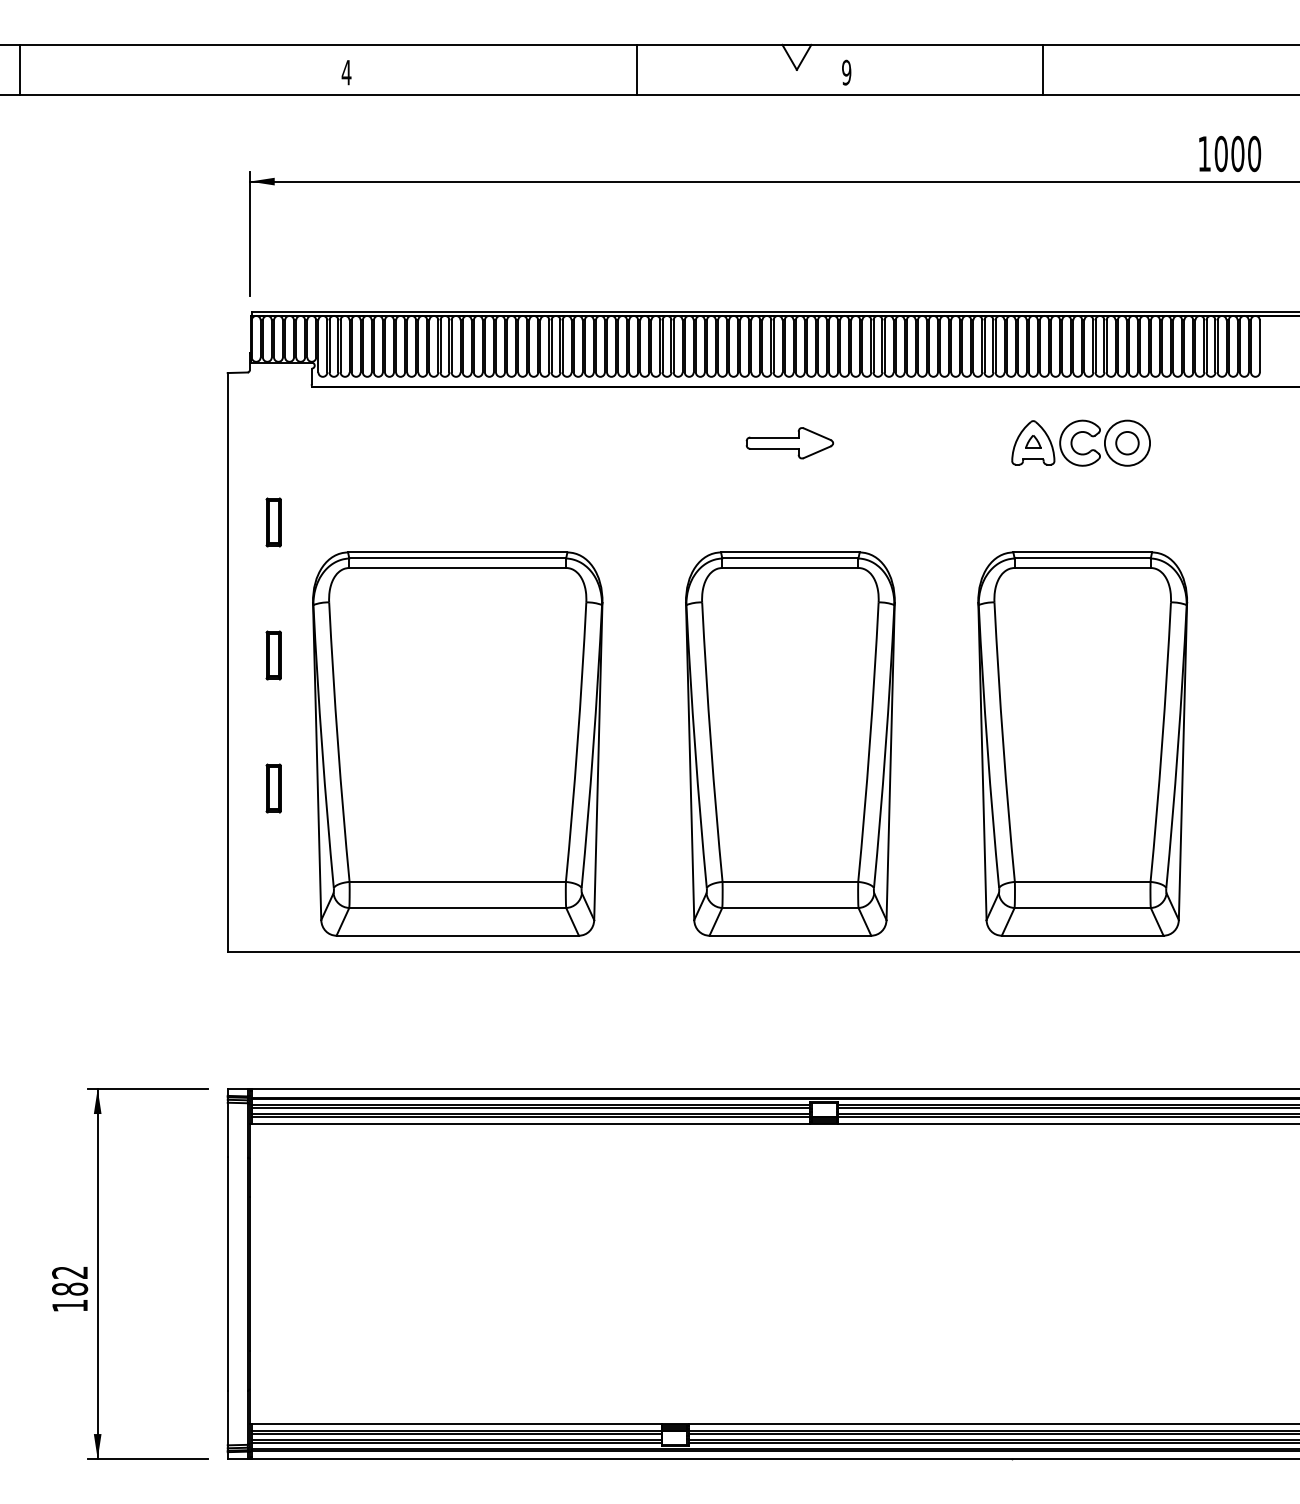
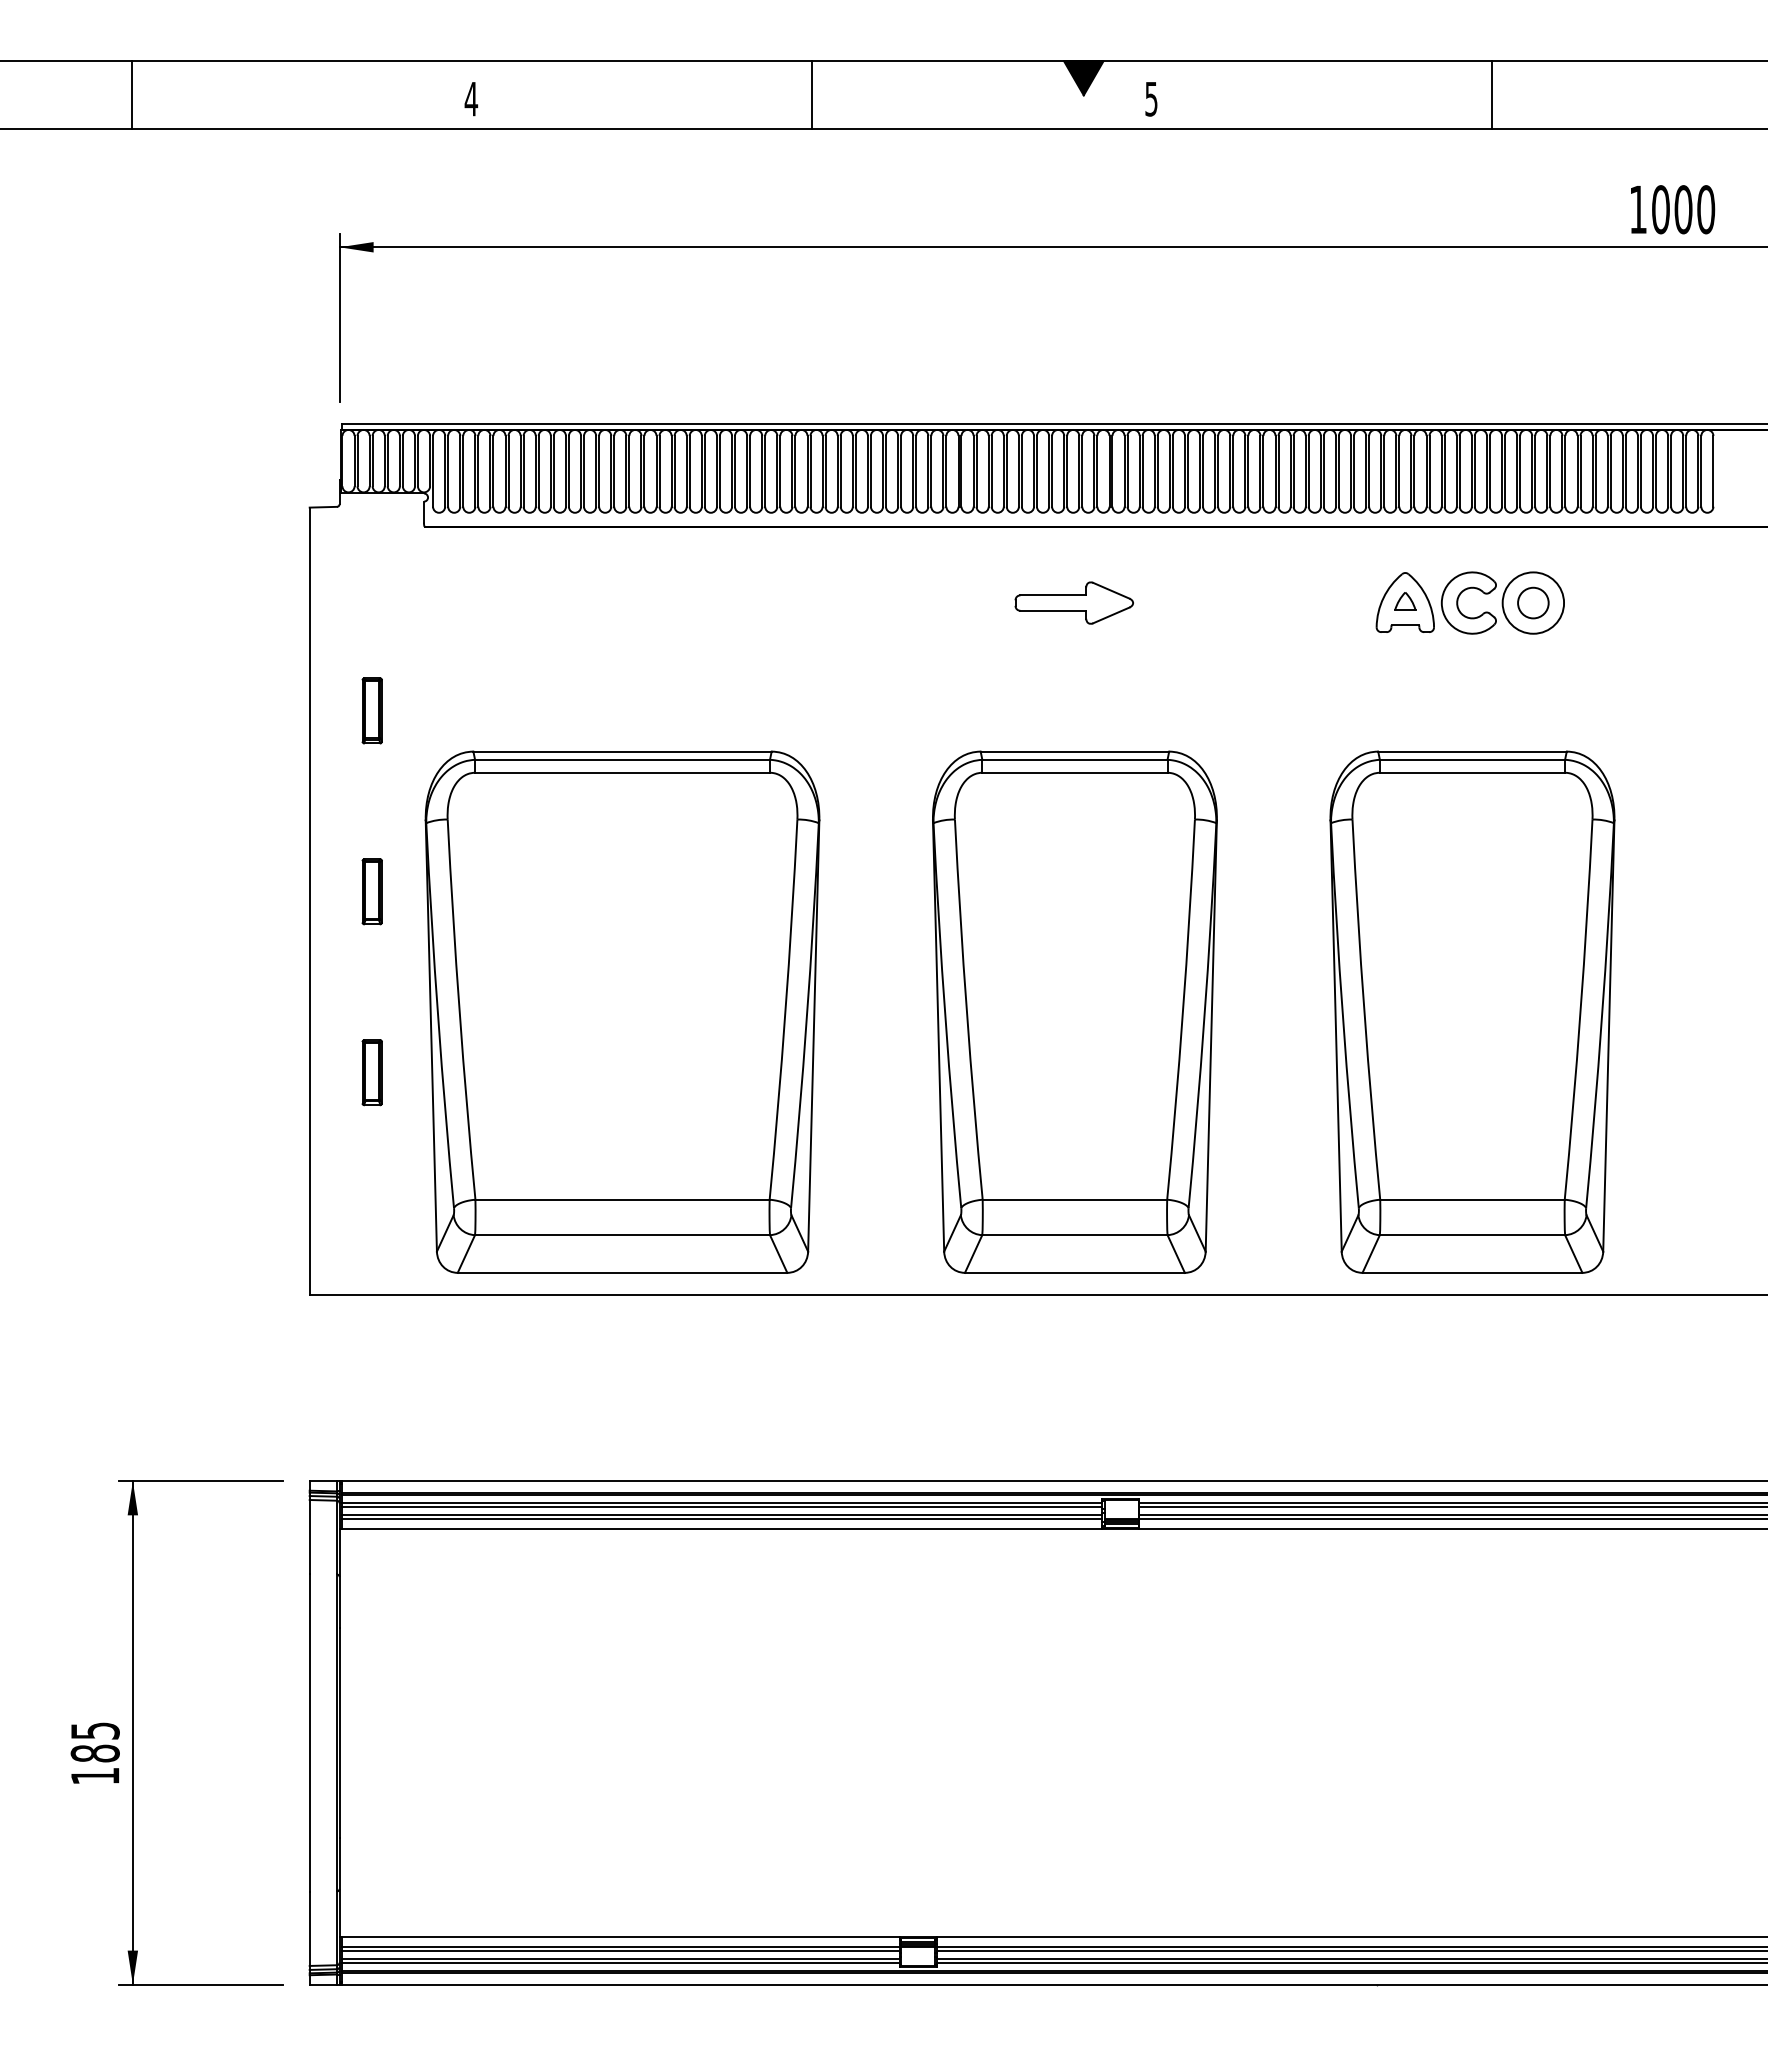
fill: (796, 57) -> (1083, 78), added
line: (20, 70) -> (131, 95), moved
line: (637, 70) -> (811, 95), moved
line: (1042, 70) -> (1491, 95), moved
text: (846, 72) -> (1151, 98), 9 -> 5
text: (69, 1272) -> (94, 1730), 182 -> 185

